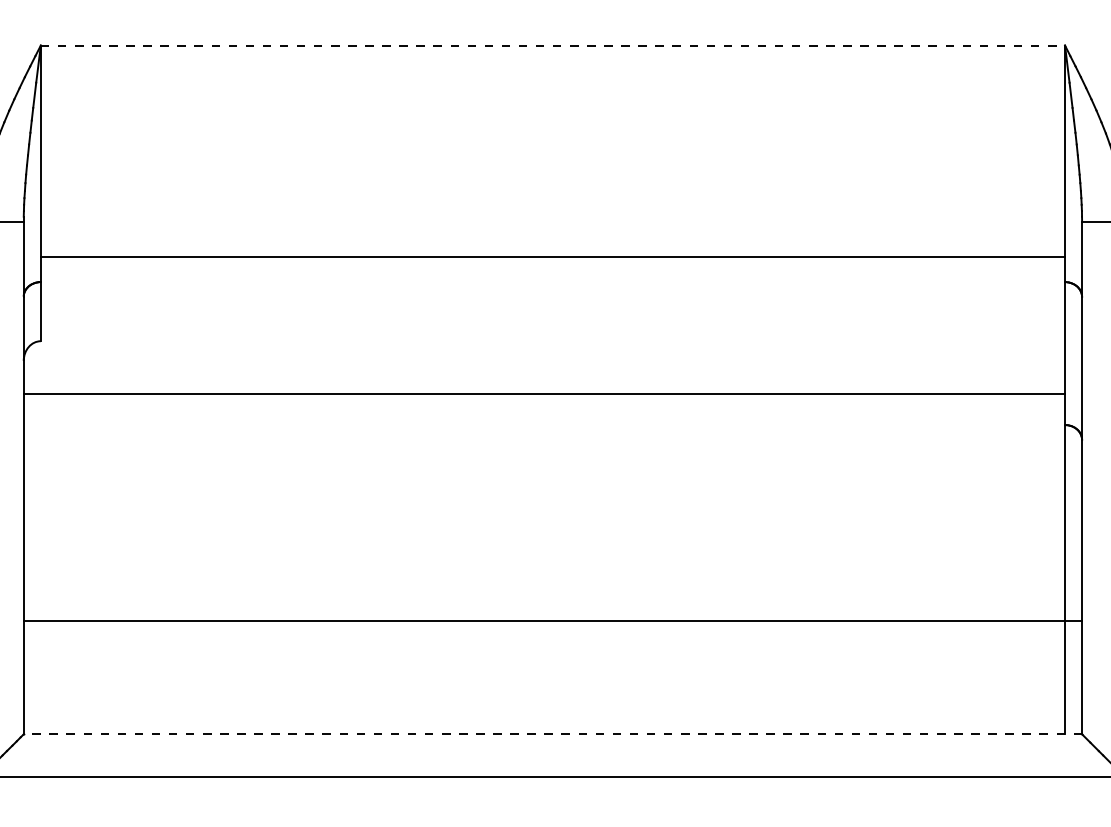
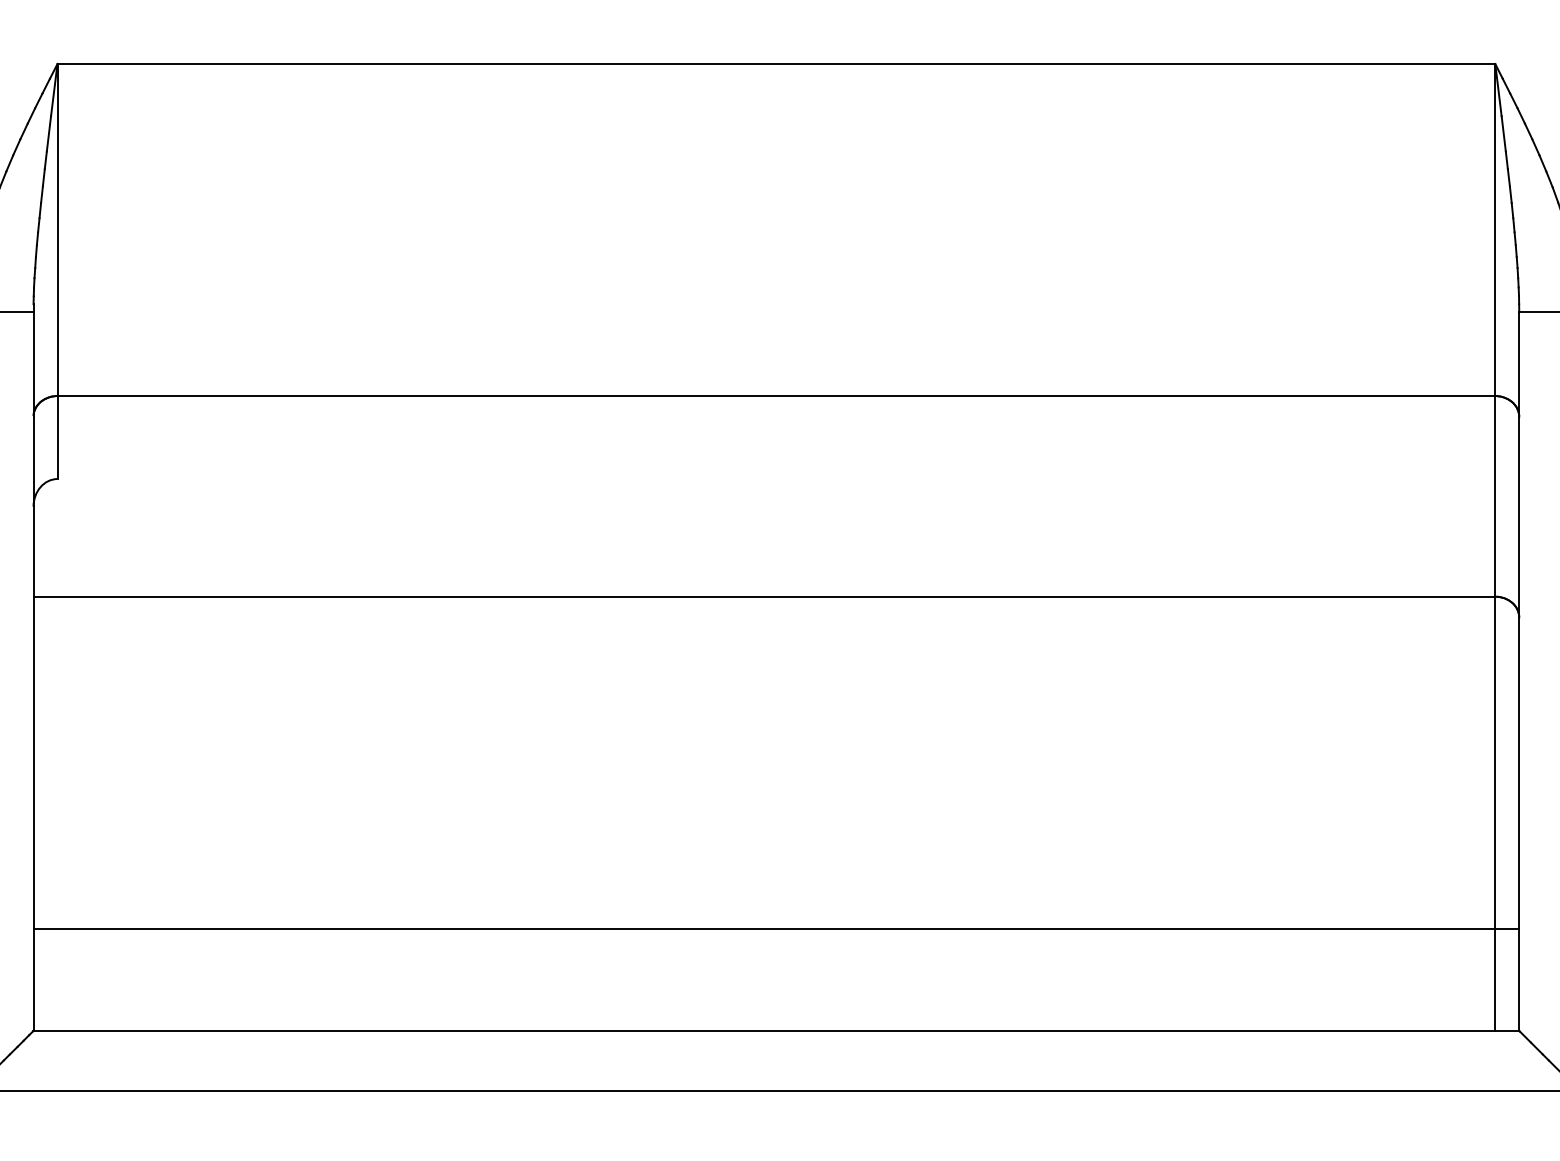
line: (553, 45) -> (777, 63), dashed -> solid
line: (552, 257) -> (775, 396), moved
line: (544, 394) -> (764, 597), moved
line: (552, 620) -> (775, 928), moved
line: (552, 734) -> (775, 1031), dashed -> solid

